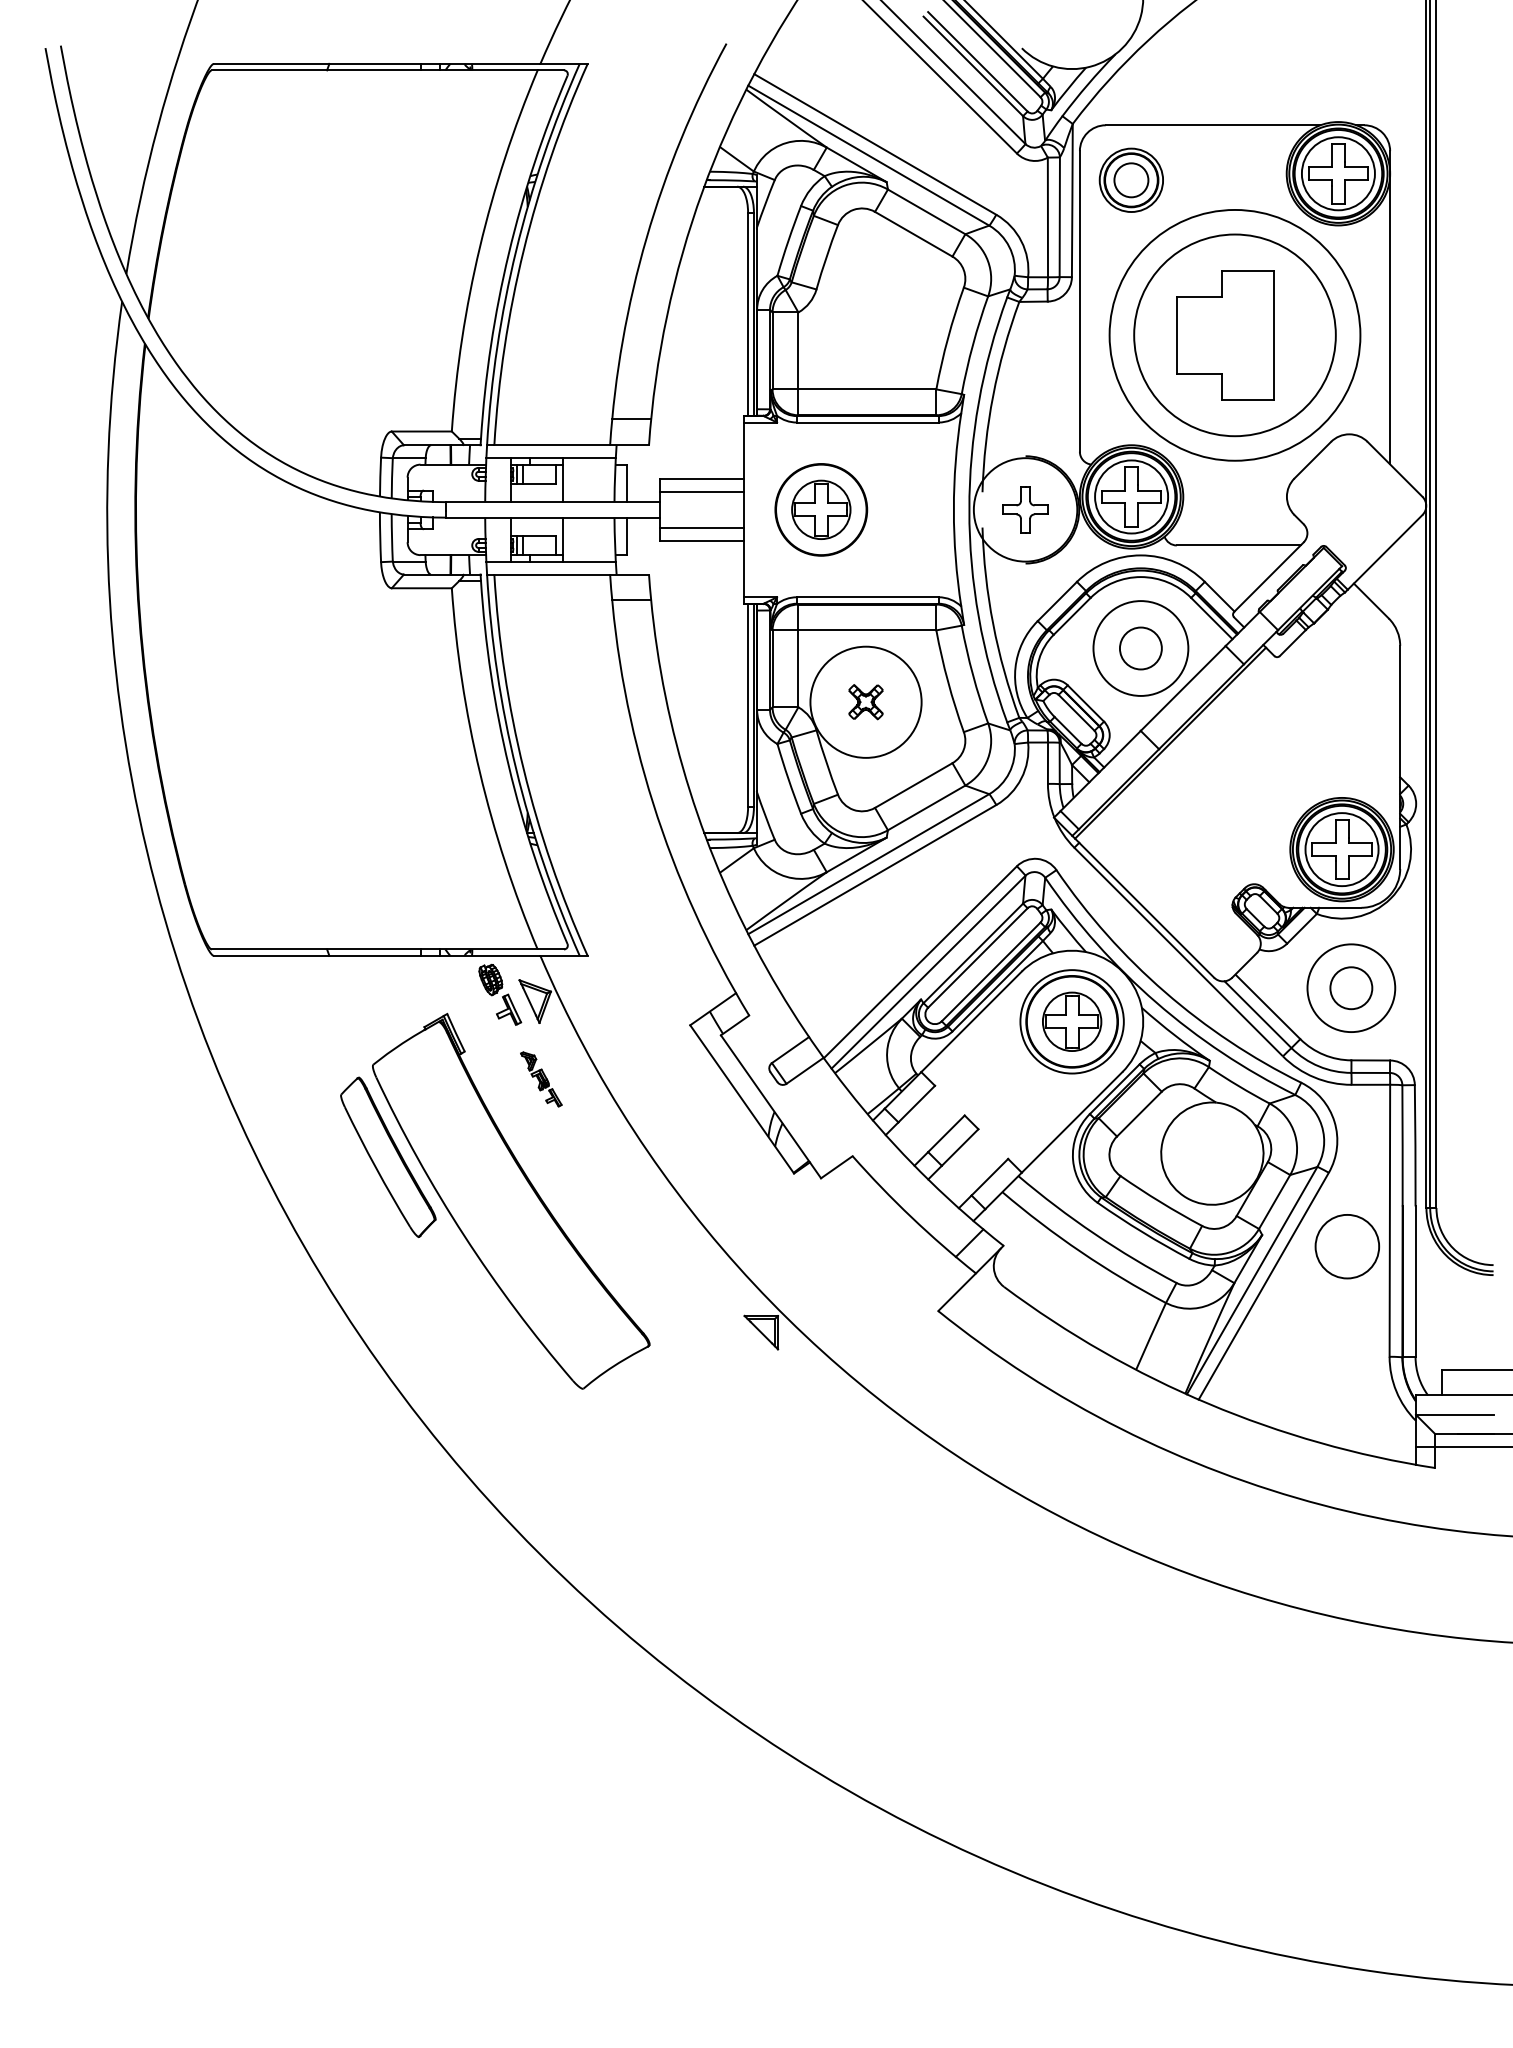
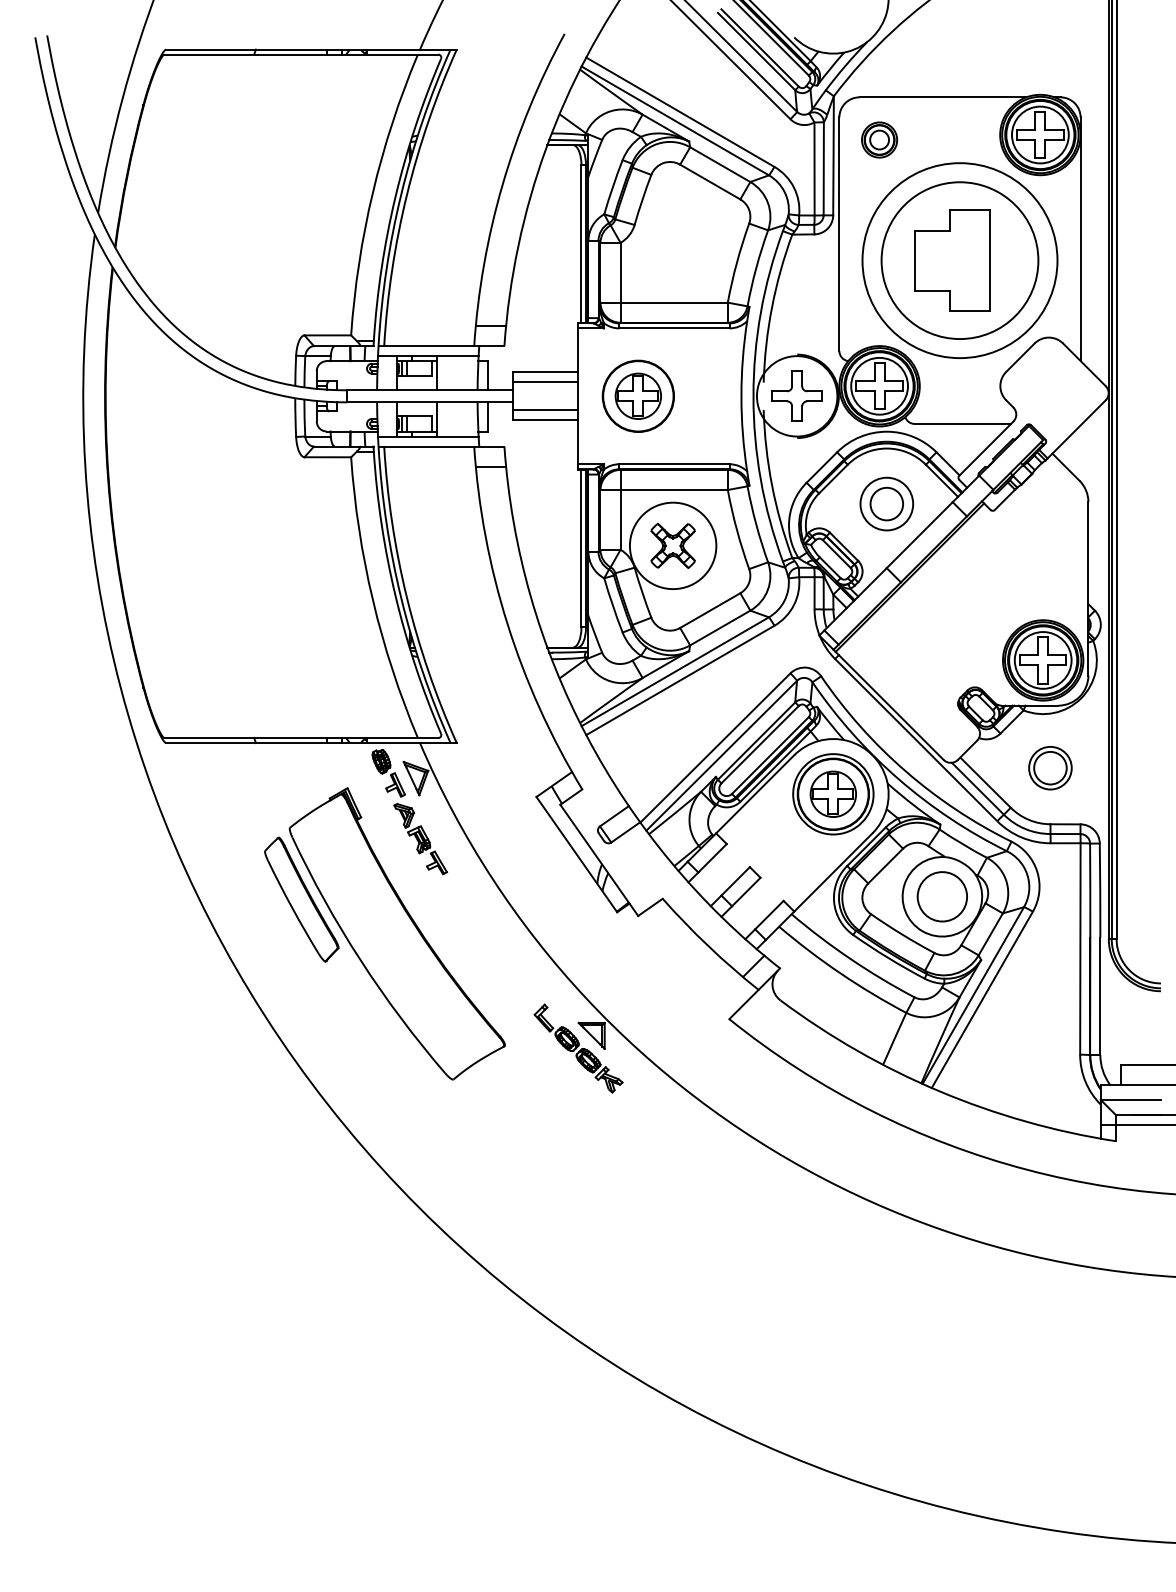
part: (1131, 179) -> (879, 139), size x0.71
part: (1025, 509) -> (797, 396), size x1.43
circle: (1140, 648) -> (886, 504), size x0.71
part: (865, 701) -> (672, 545), size x1.67
circle: (1350, 987) -> (1049, 767), size x0.62
part: (541, 1079) -> (420, 839), size x1.67
circle: (1347, 1246) -> (942, 896), moved
part: (743, 1348) -> (577, 1048), added

